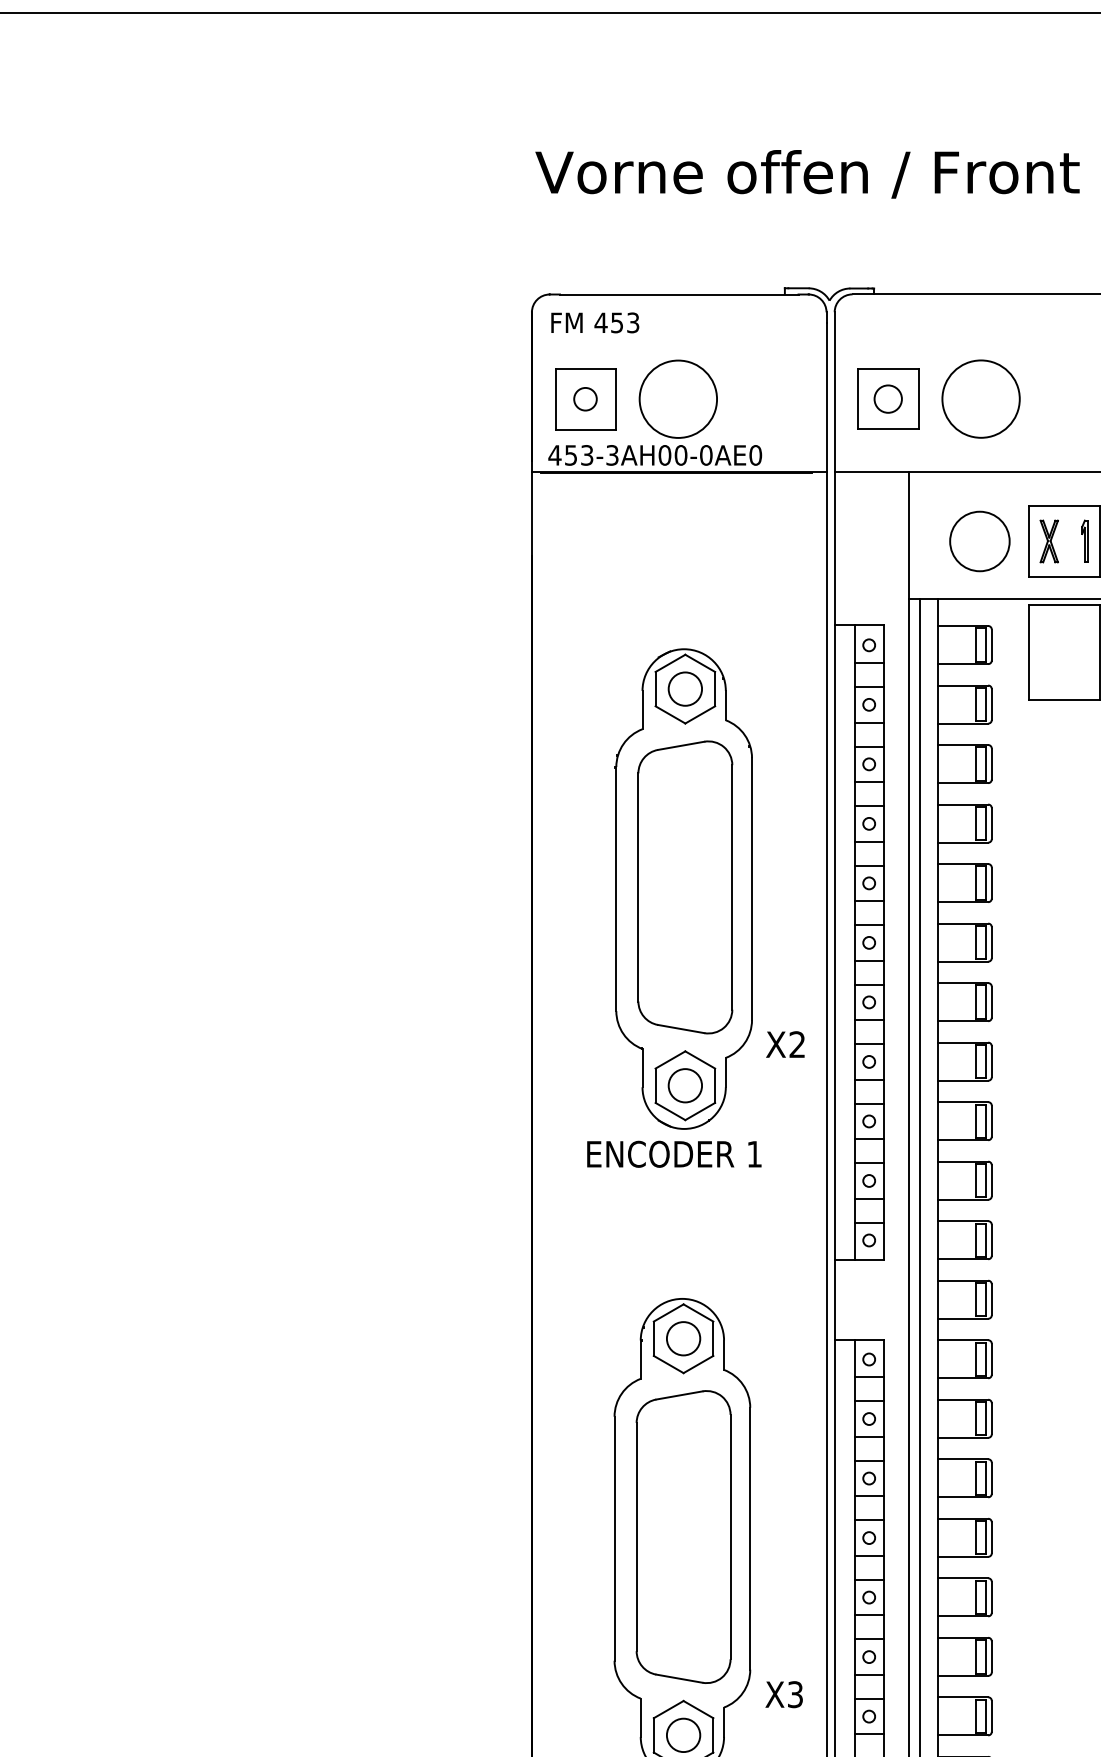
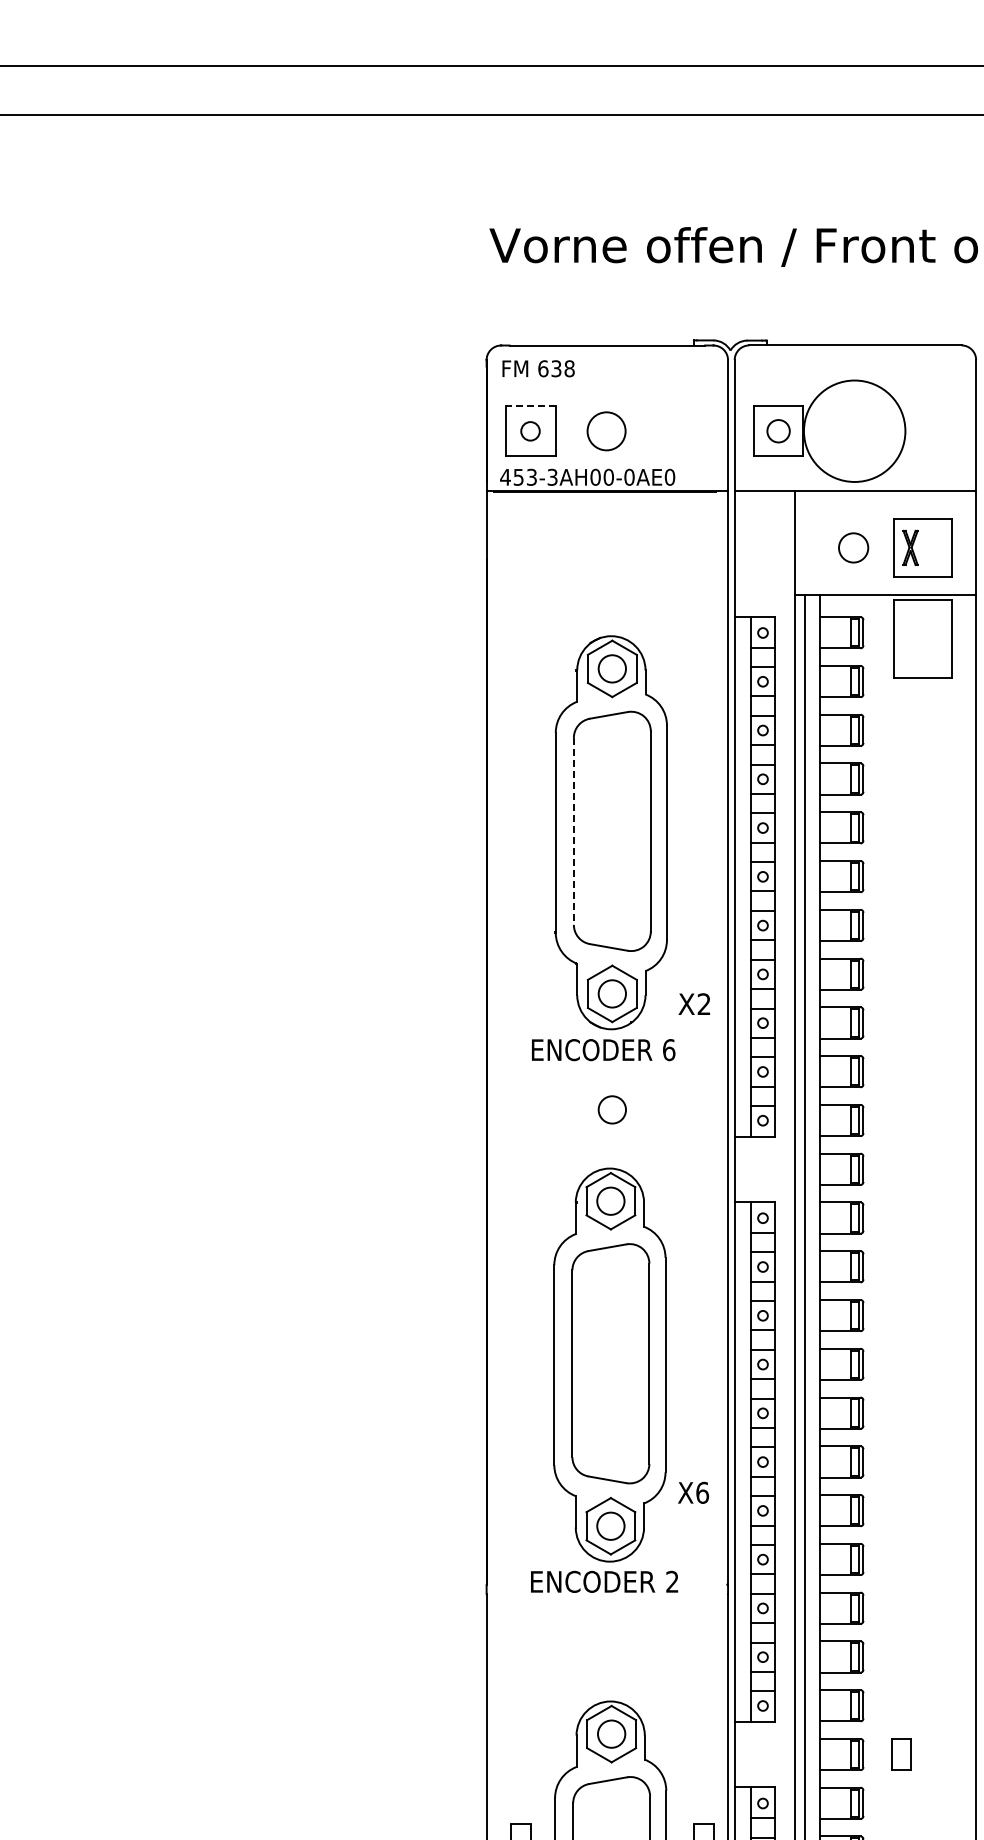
text: (615, 322) -> (555, 368), 453 -> 638
line: (586, 368) -> (531, 406), solid -> dashed
circle: (980, 398) -> (854, 430), size x1.6
circle: (678, 399) -> (606, 431), size x0.6
circle: (979, 540) -> (853, 547), size x0.6
part: (1084, 540) -> (939, 547), removed
line: (637, 887) -> (573, 831), solid -> dashed
text: (784, 1043) -> (693, 1003), moved
text: (755, 1154) -> (669, 1050), 1 -> 6
circle: (684, 1226) -> (611, 1109), added
text: (795, 1694) -> (702, 1492), X3 -> X6

